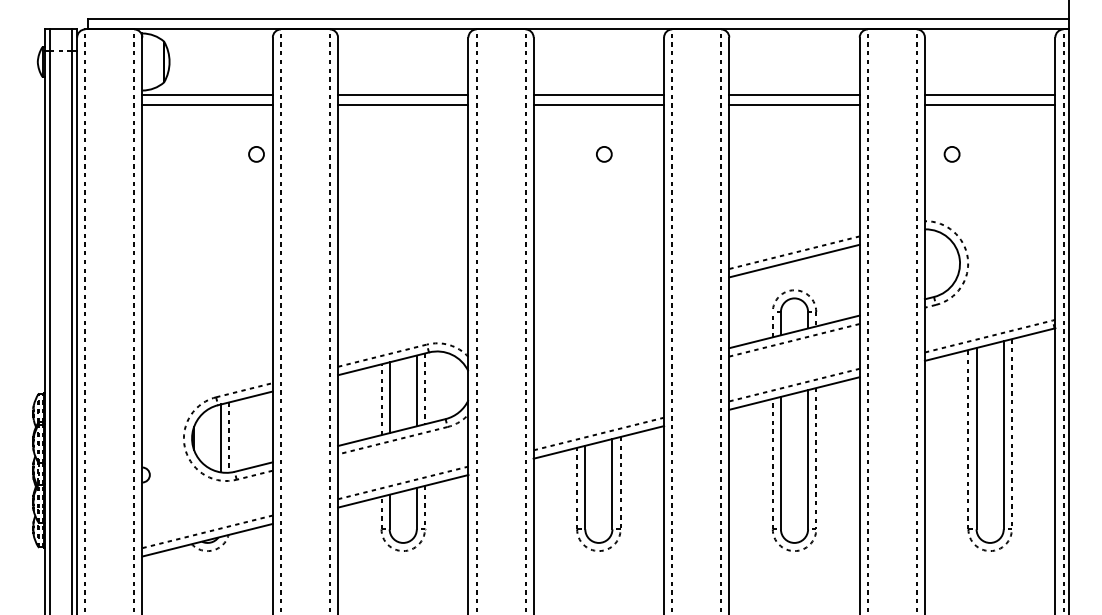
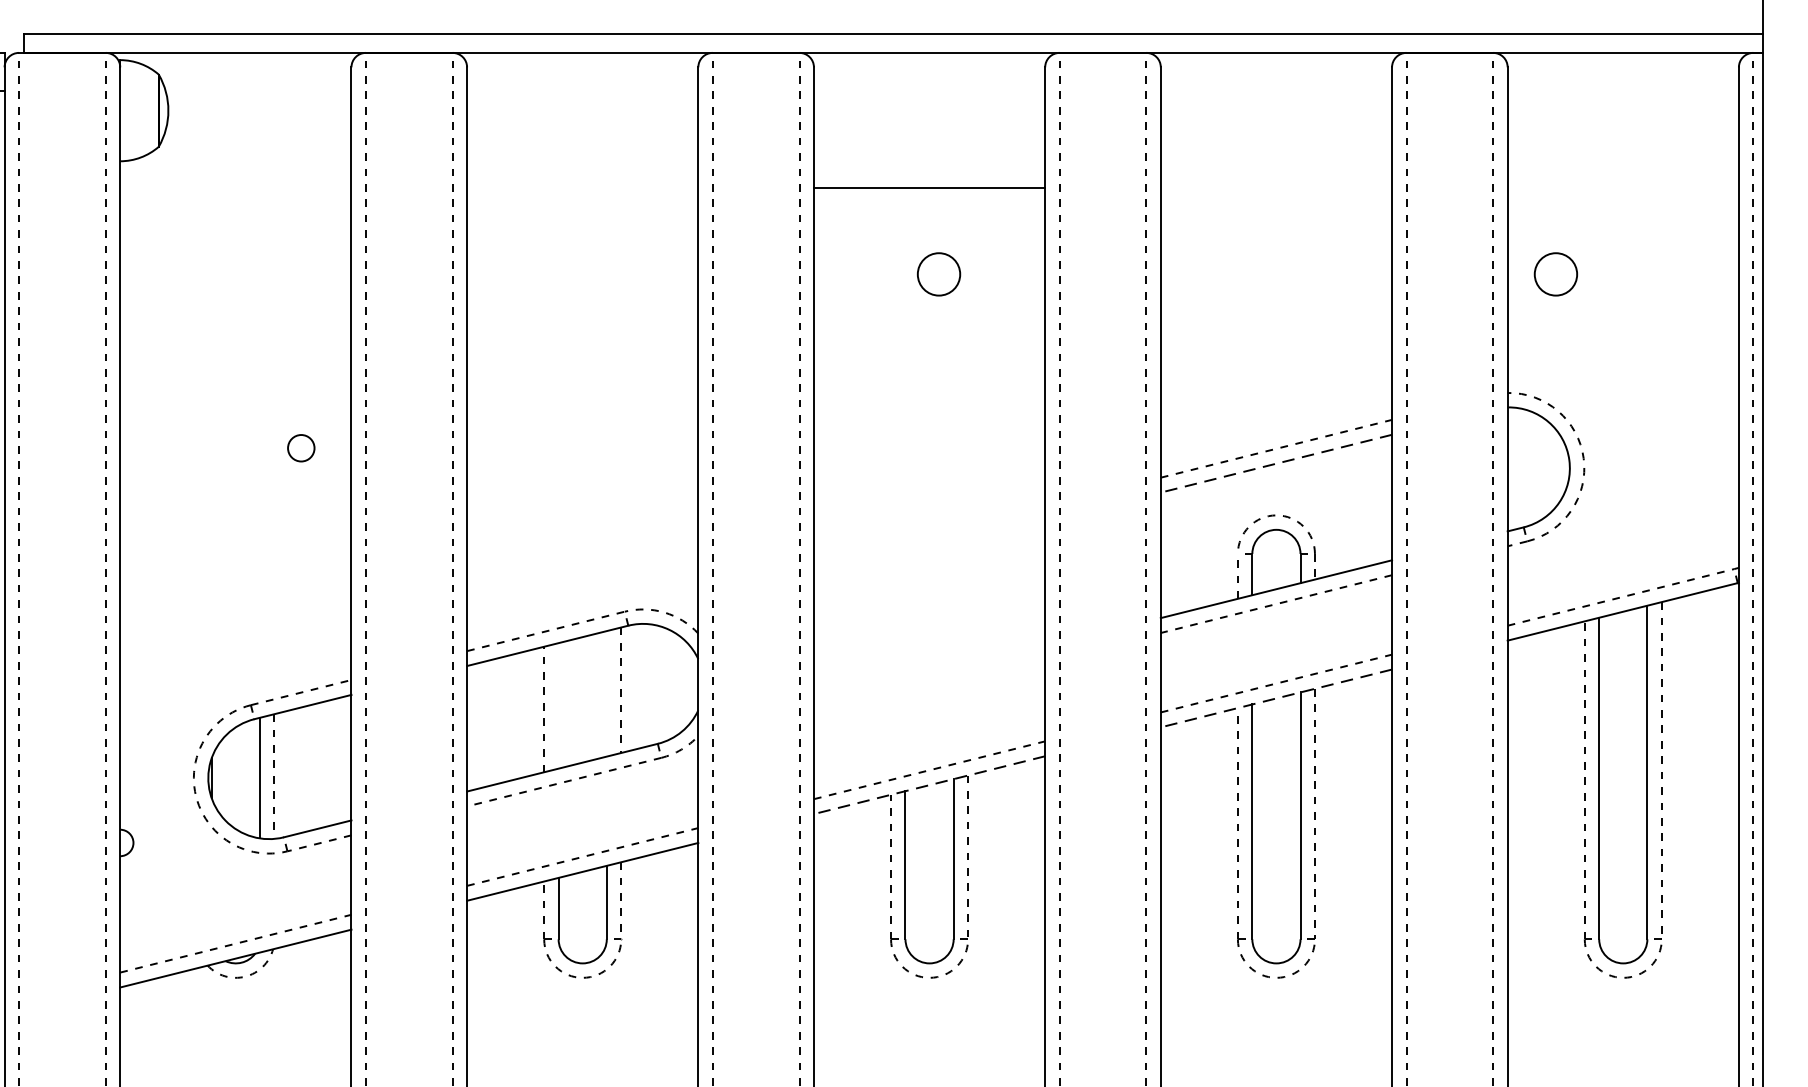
line: (207, 94) -> (235, 168), removed
line: (403, 94) -> (583, 168), removed
line: (598, 94) -> (928, 168), removed
line: (794, 94) -> (1276, 168), removed
line: (989, 94) -> (1622, 168), removed
line: (207, 105) -> (235, 187), removed
line: (403, 105) -> (583, 187), removed
line: (794, 105) -> (1276, 187), removed
line: (989, 105) -> (1622, 187), removed
circle: (256, 154) -> (301, 448), moved
circle: (604, 154) -> (939, 274), size x1.6
circle: (951, 154) -> (1554, 274), size x1.6
line: (794, 261) -> (1276, 464), solid -> dashed
line: (416, 390) -> (606, 693), removed
line: (794, 393) -> (1276, 698), solid -> dashed
line: (389, 397) -> (558, 705), removed
line: (598, 442) -> (928, 785), solid -> dashed

